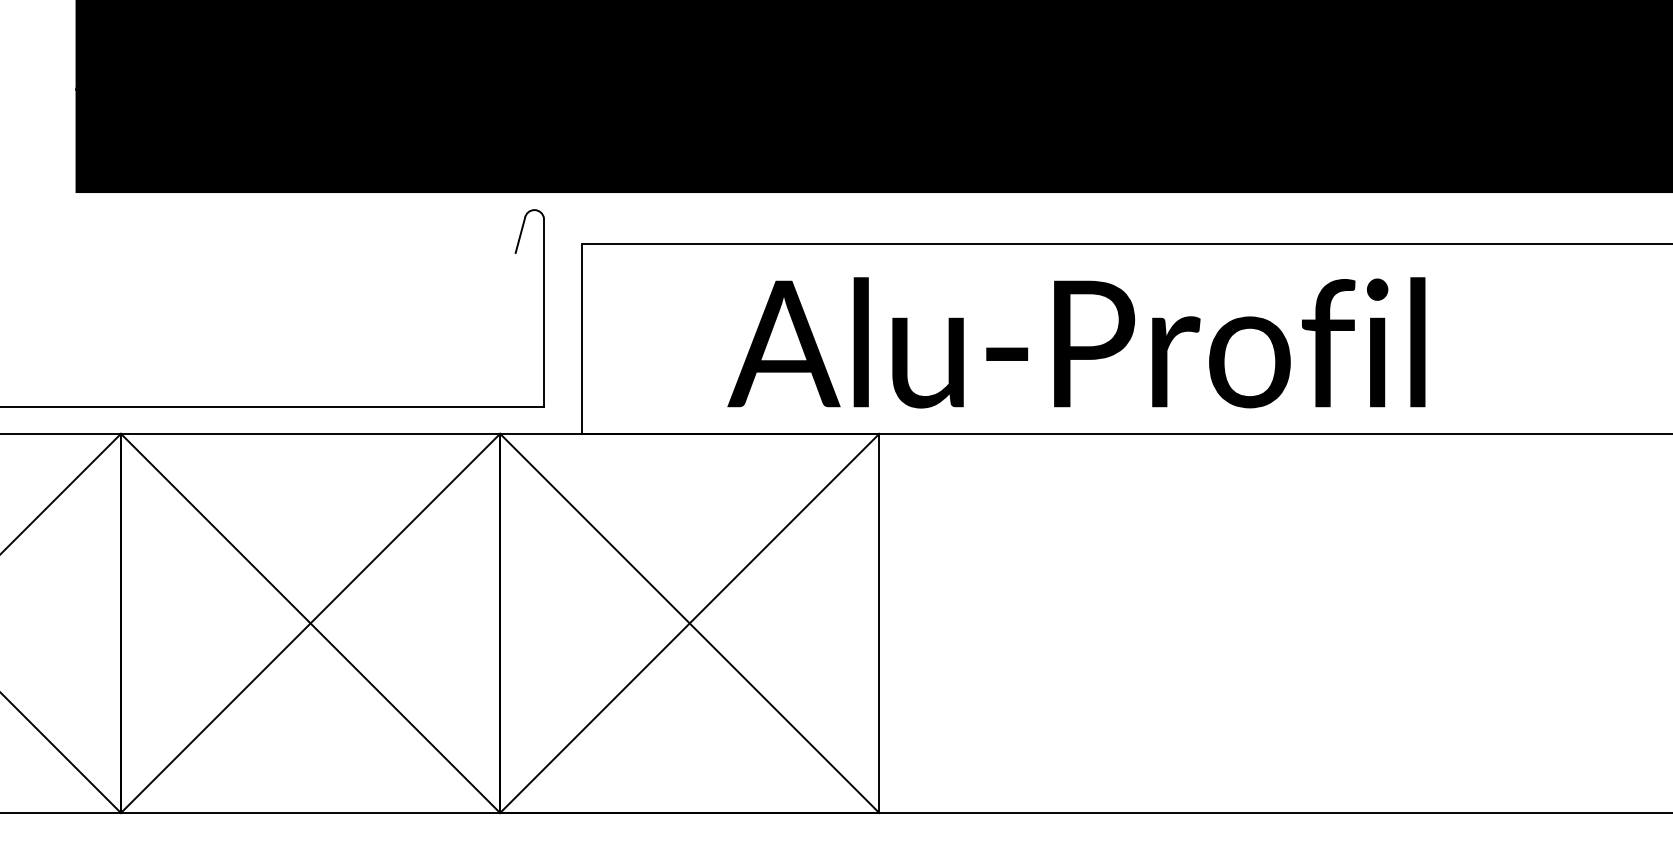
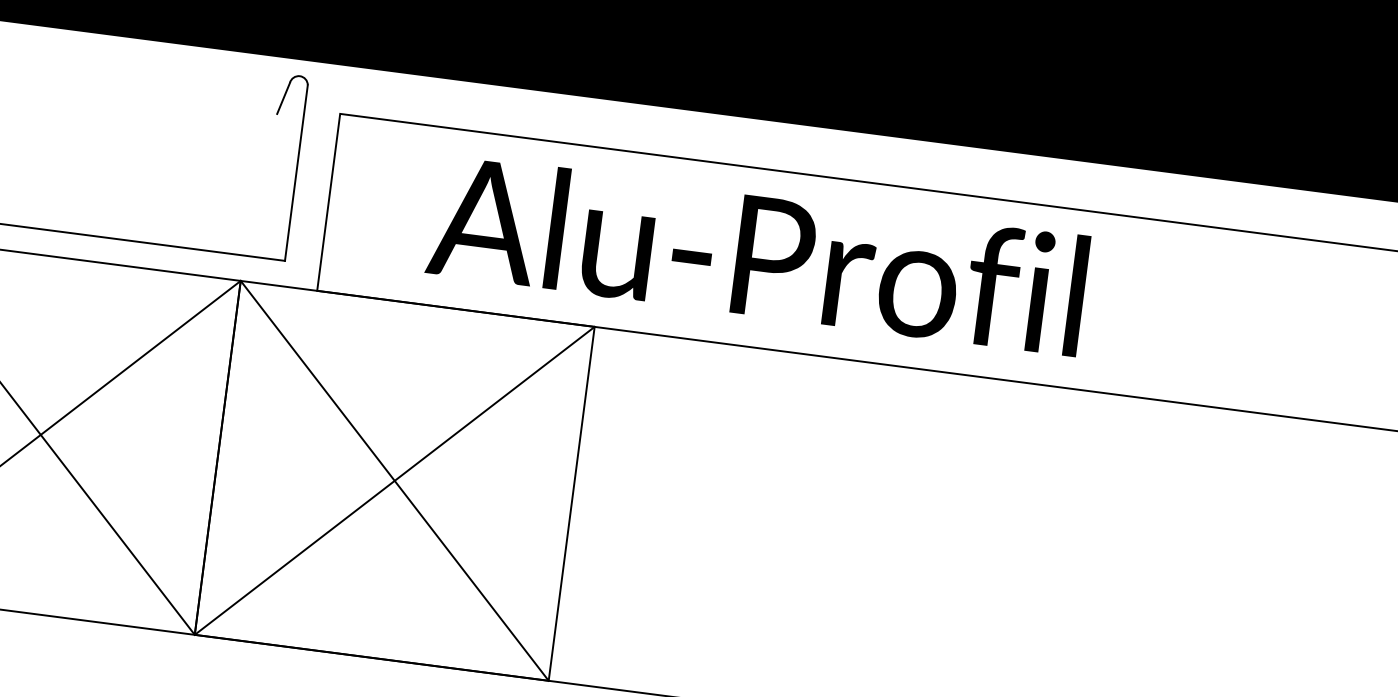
text: (1076, 342) -> (758, 254), moved

